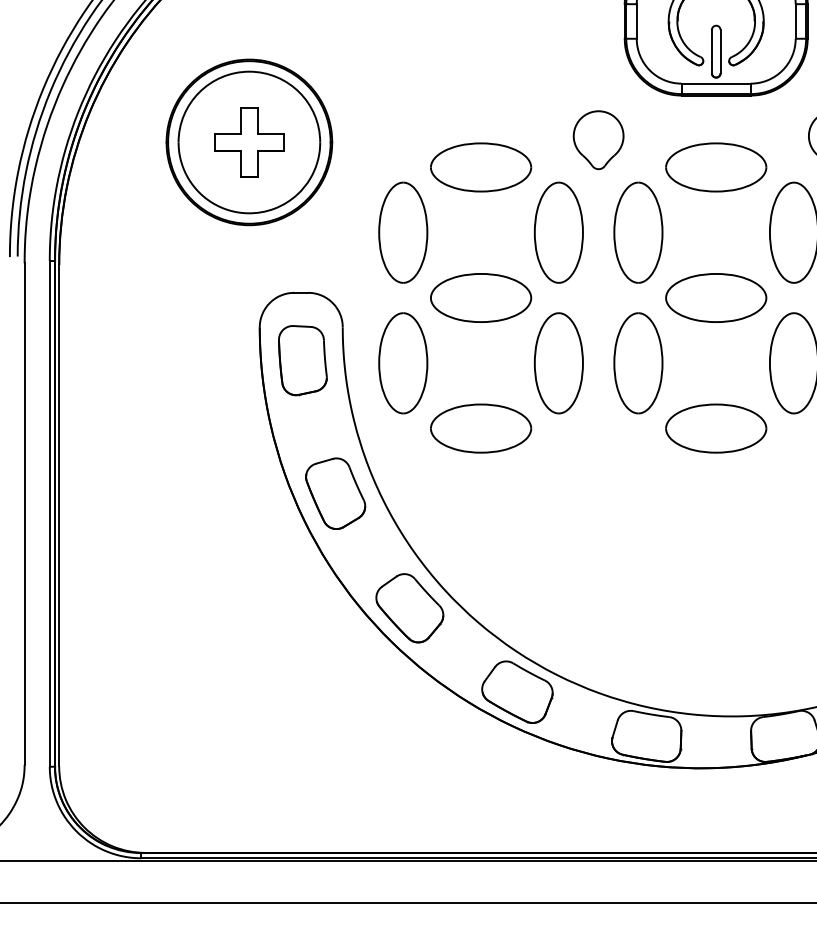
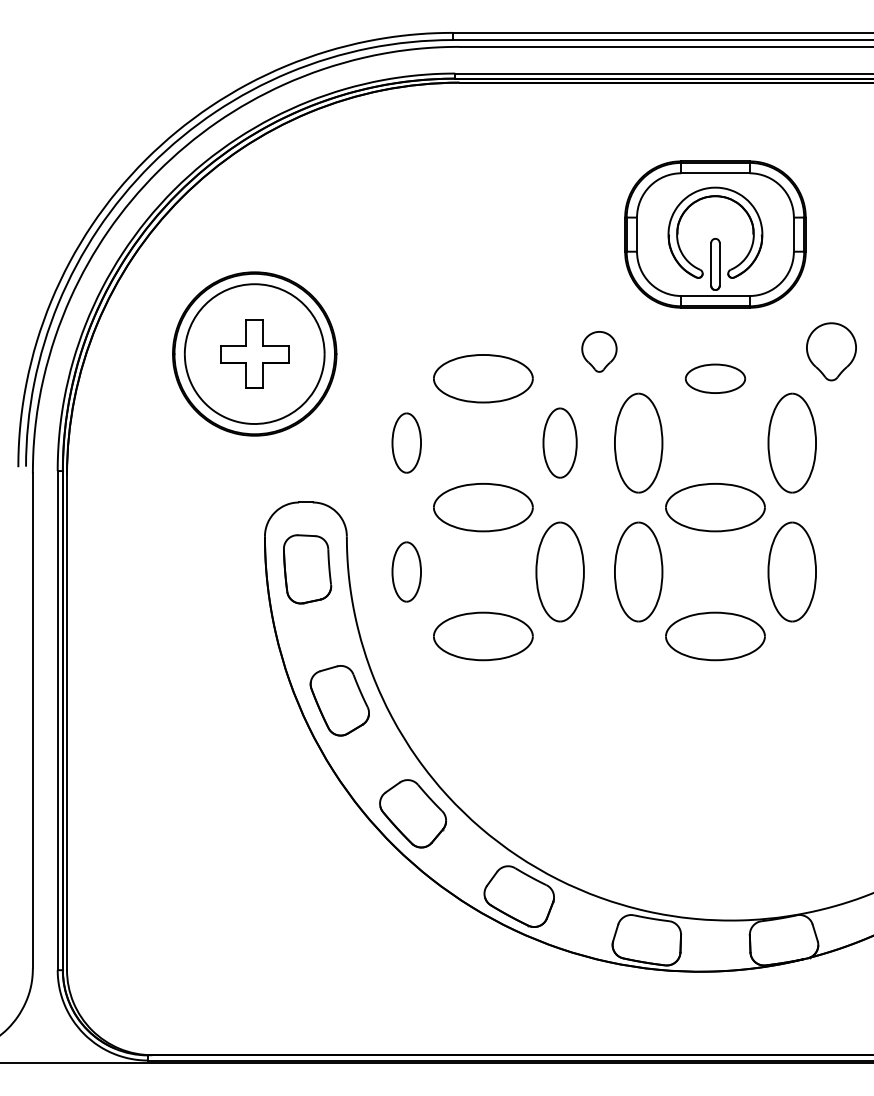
part: (598, 139) -> (599, 351), size x0.7
part: (716, 167) -> (715, 378), size x0.6
part: (403, 232) -> (406, 442), size x0.6
part: (558, 232) -> (559, 442), size x0.7
part: (403, 362) -> (406, 571), size x0.6

